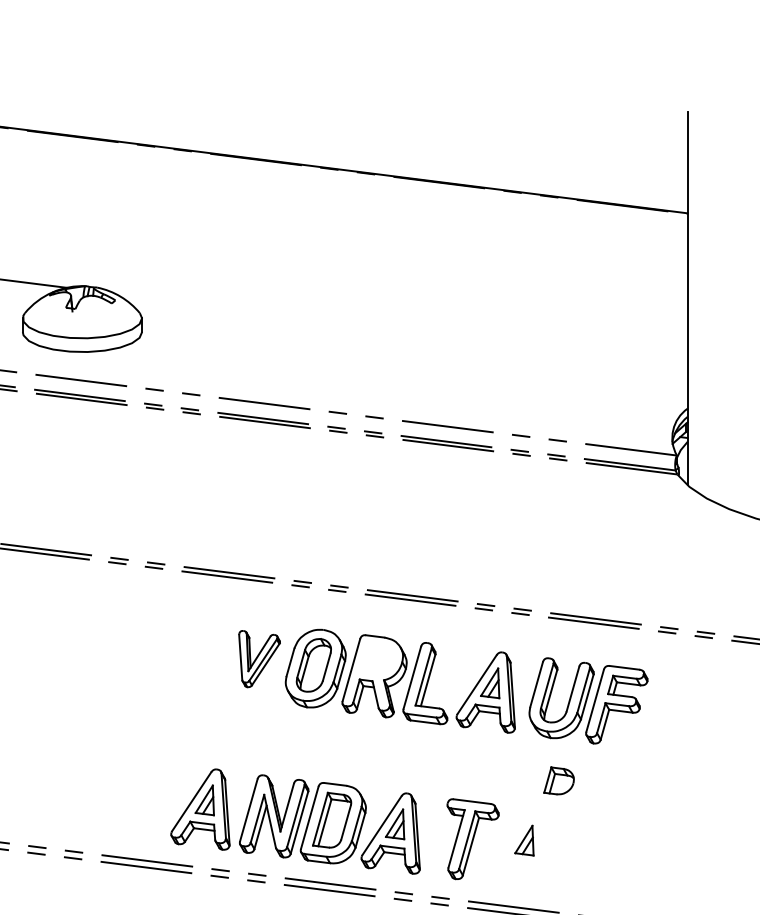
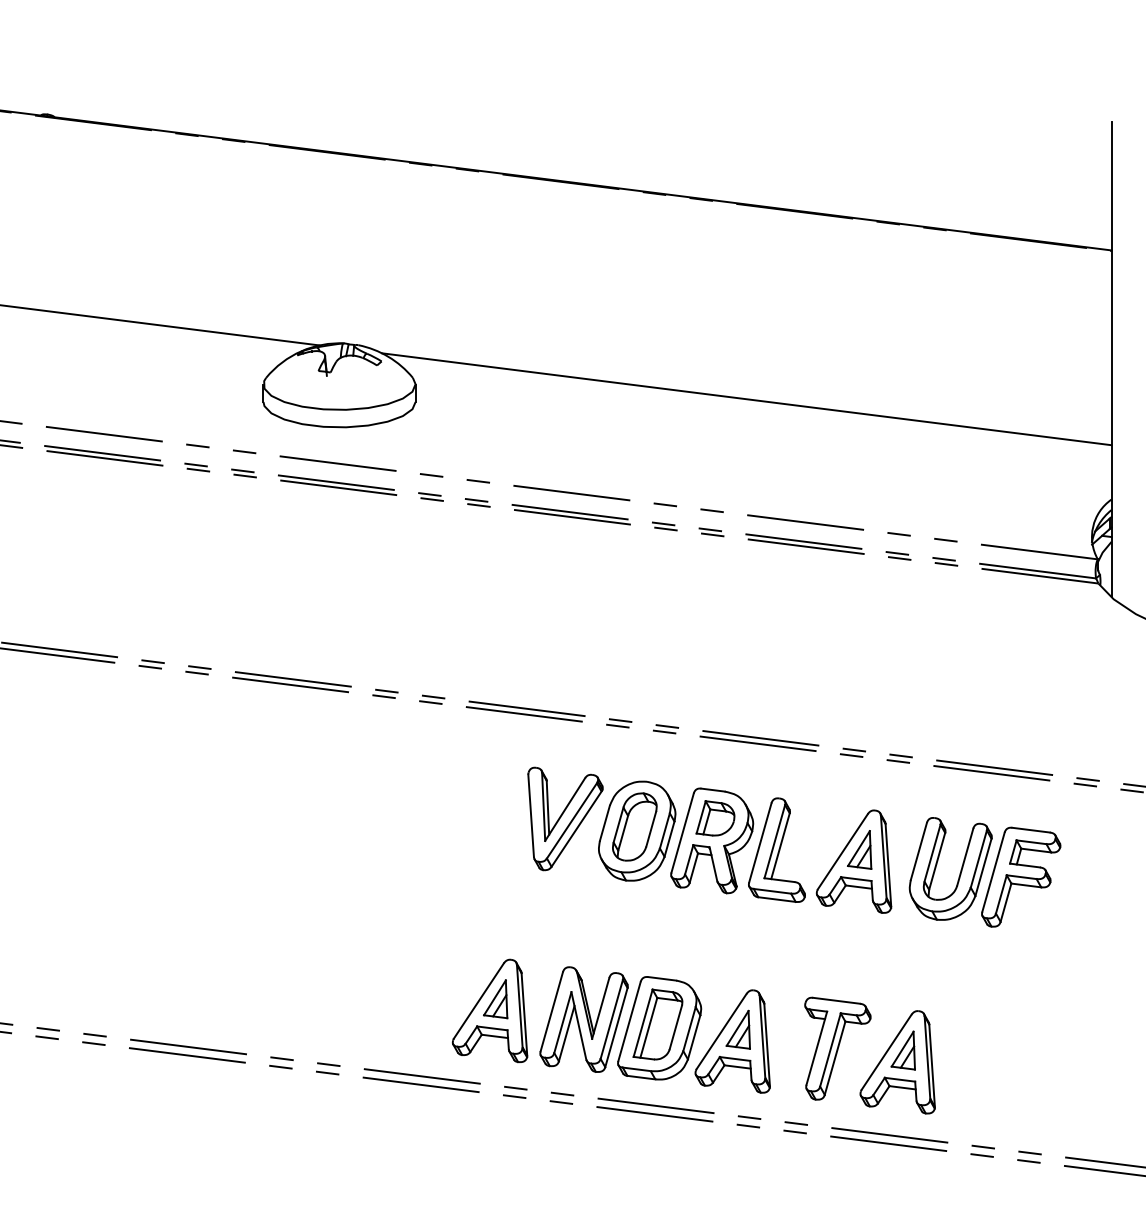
line: (401, 330) -> (746, 399), added
part: (259, 658) -> (565, 818), size x1.43
part: (559, 781) -> (715, 818), moved
part: (519, 849) -> (897, 1062), added

